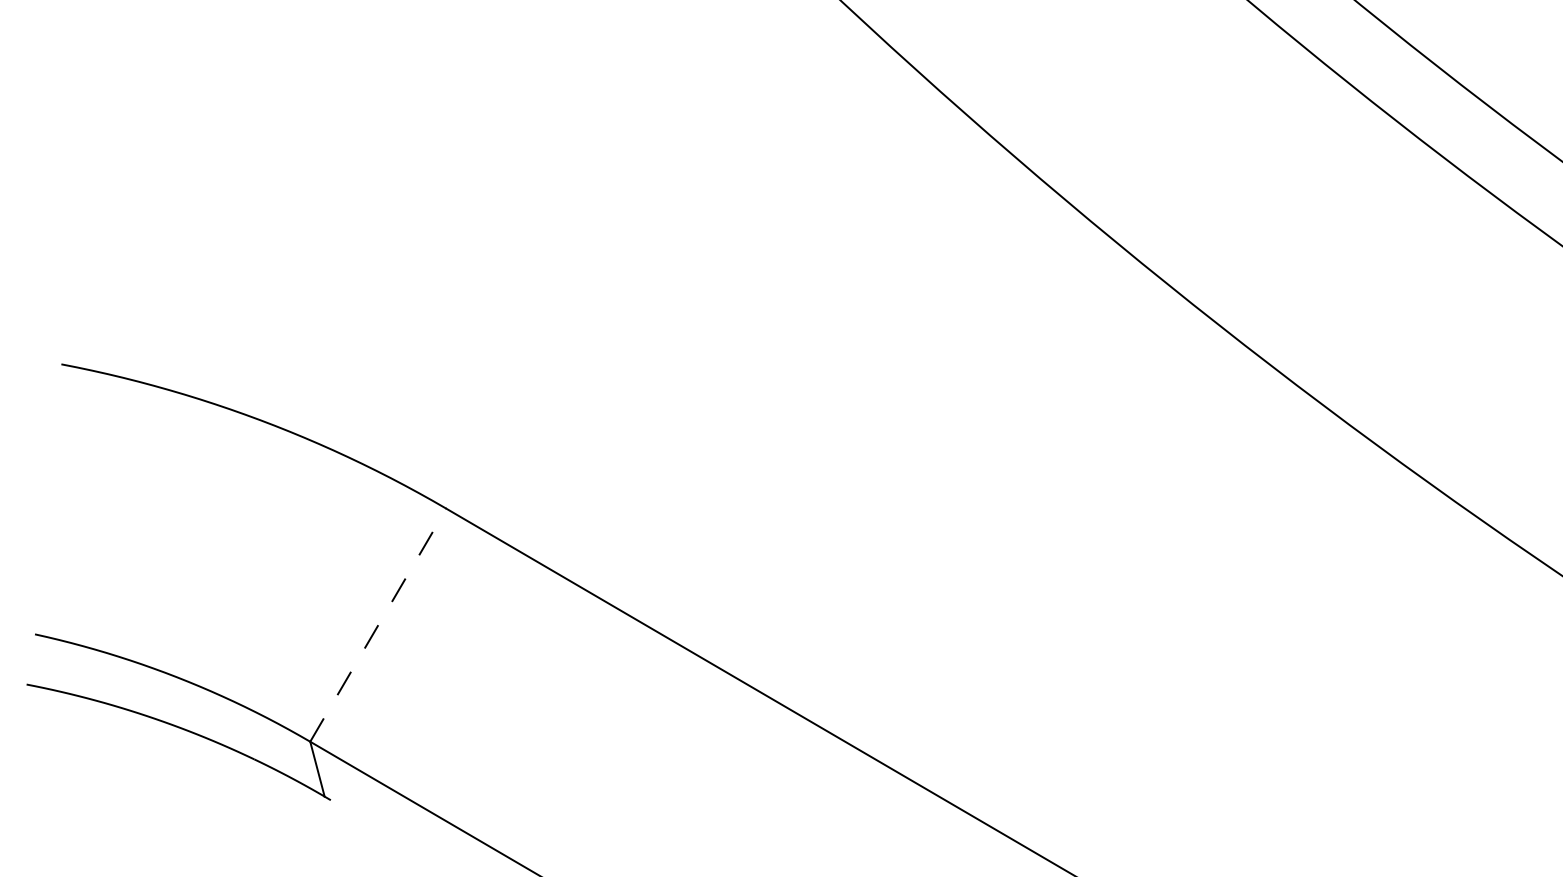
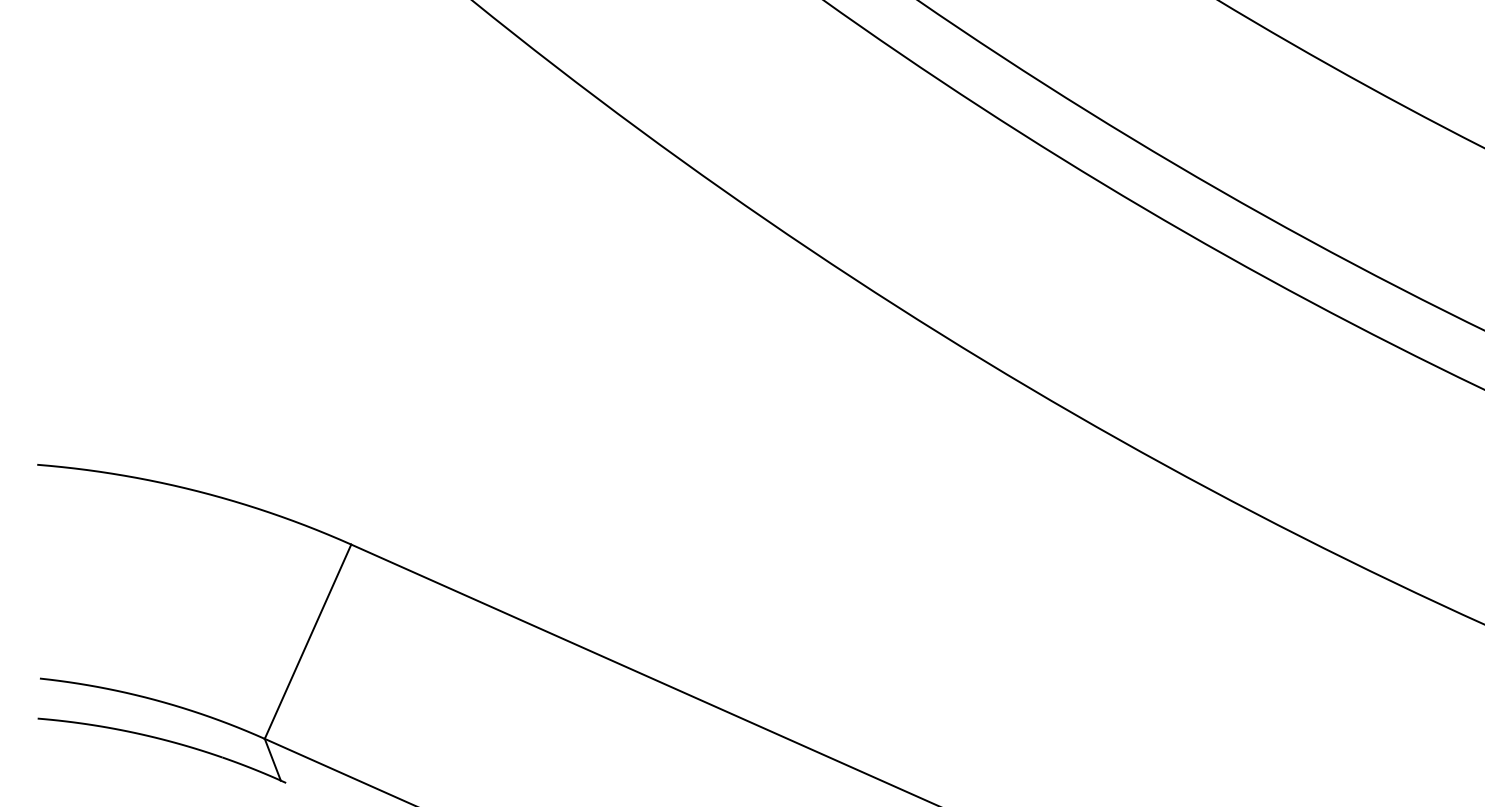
line: (378, 625) -> (308, 641), dashed -> solid

